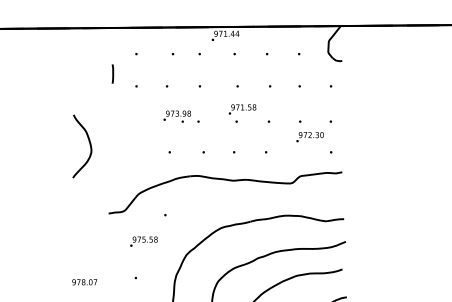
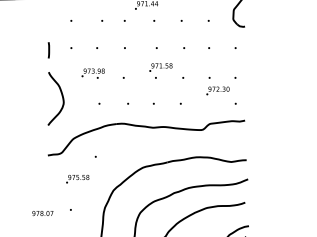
line: (112, 73) -> (48, 49), moved
text: (176, 116) -> (92, 73), moved
curve: (89, 145) -> (62, 98), moved
text: (84, 282) -> (42, 213), moved

